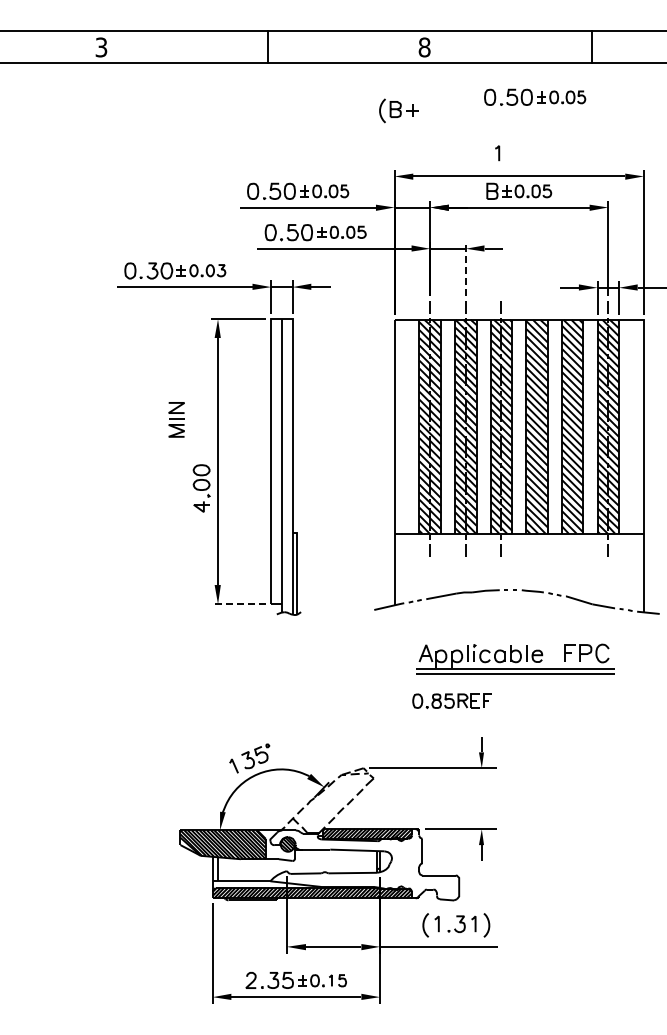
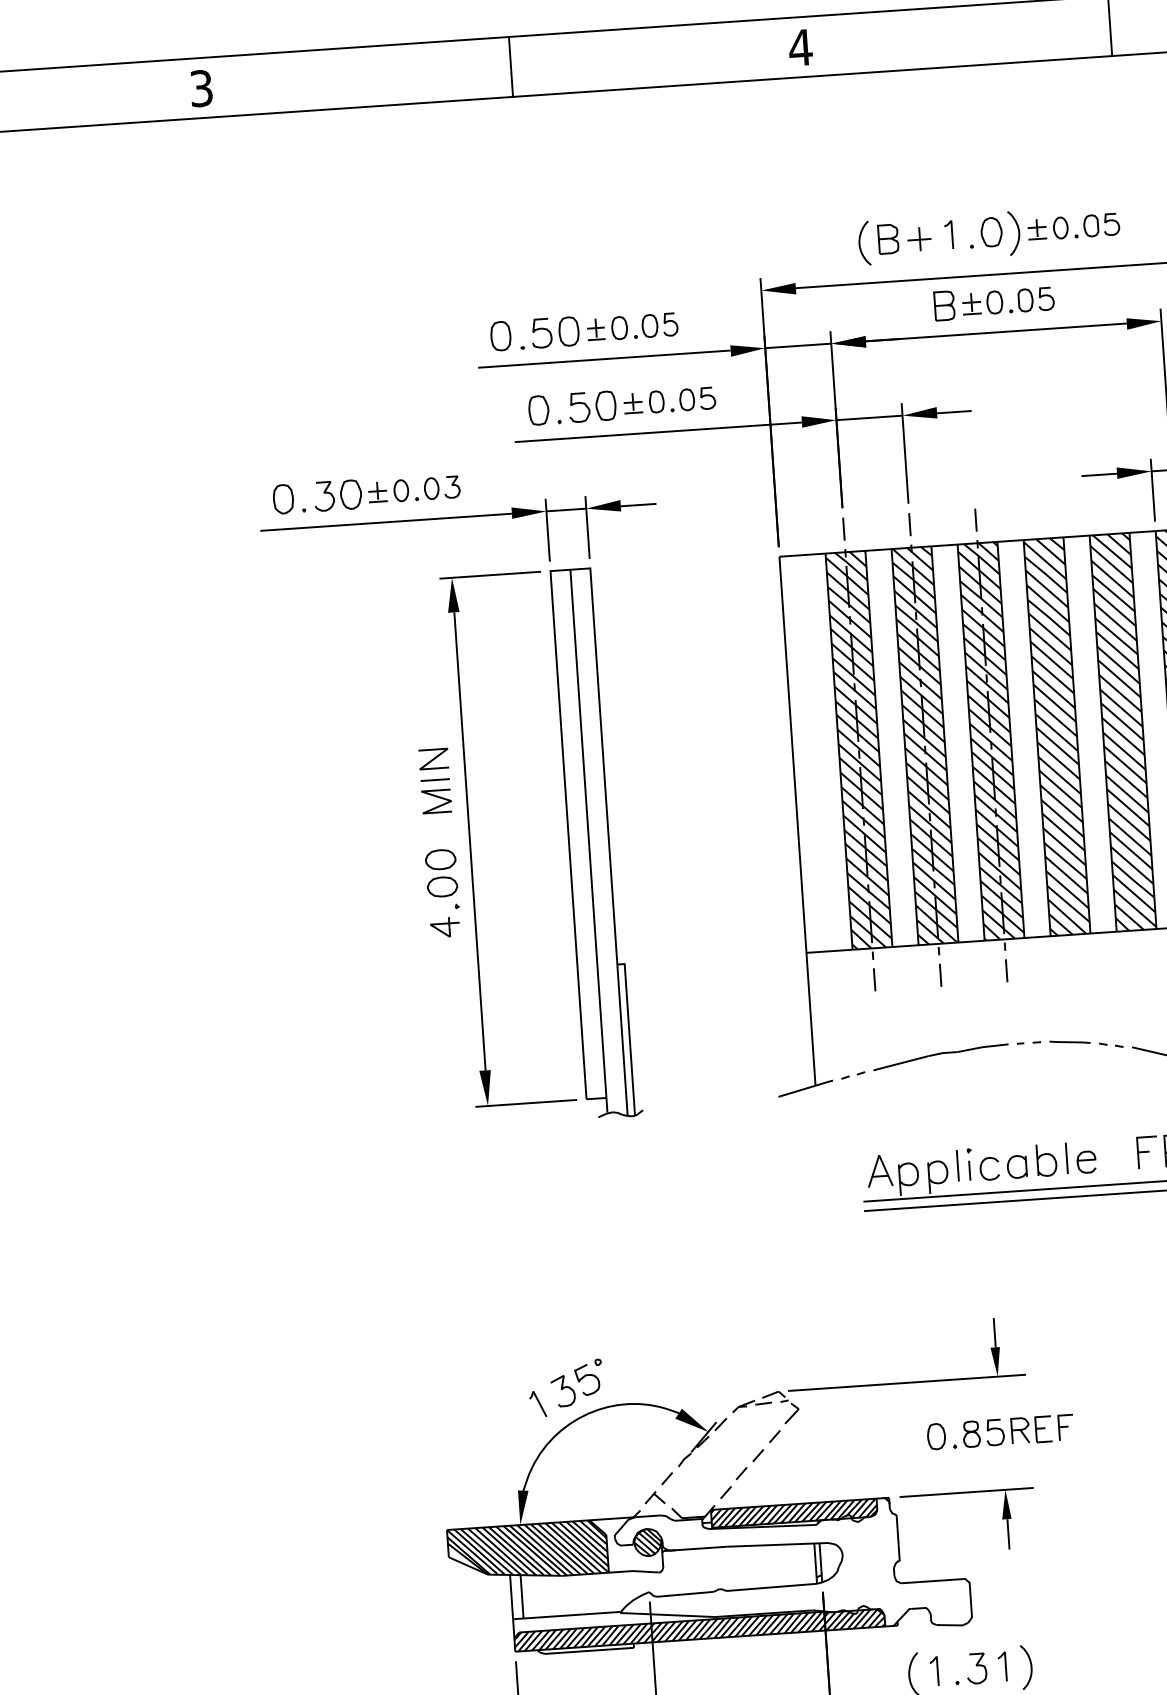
text: (424, 47) -> (800, 47), 8 -> 4
part: (535, 96) -> (1012, 124), removed
part: (398, 110) -> (893, 240), moved
part: (548, 154) -> (1043, 230), added
line: (465, 268) -> (904, 452), dashed -> solid
part: (176, 419) -> (435, 780), moved
line: (238, 604) -> (525, 1103), dashed -> solid
part: (451, 700) -> (999, 1431), moved

